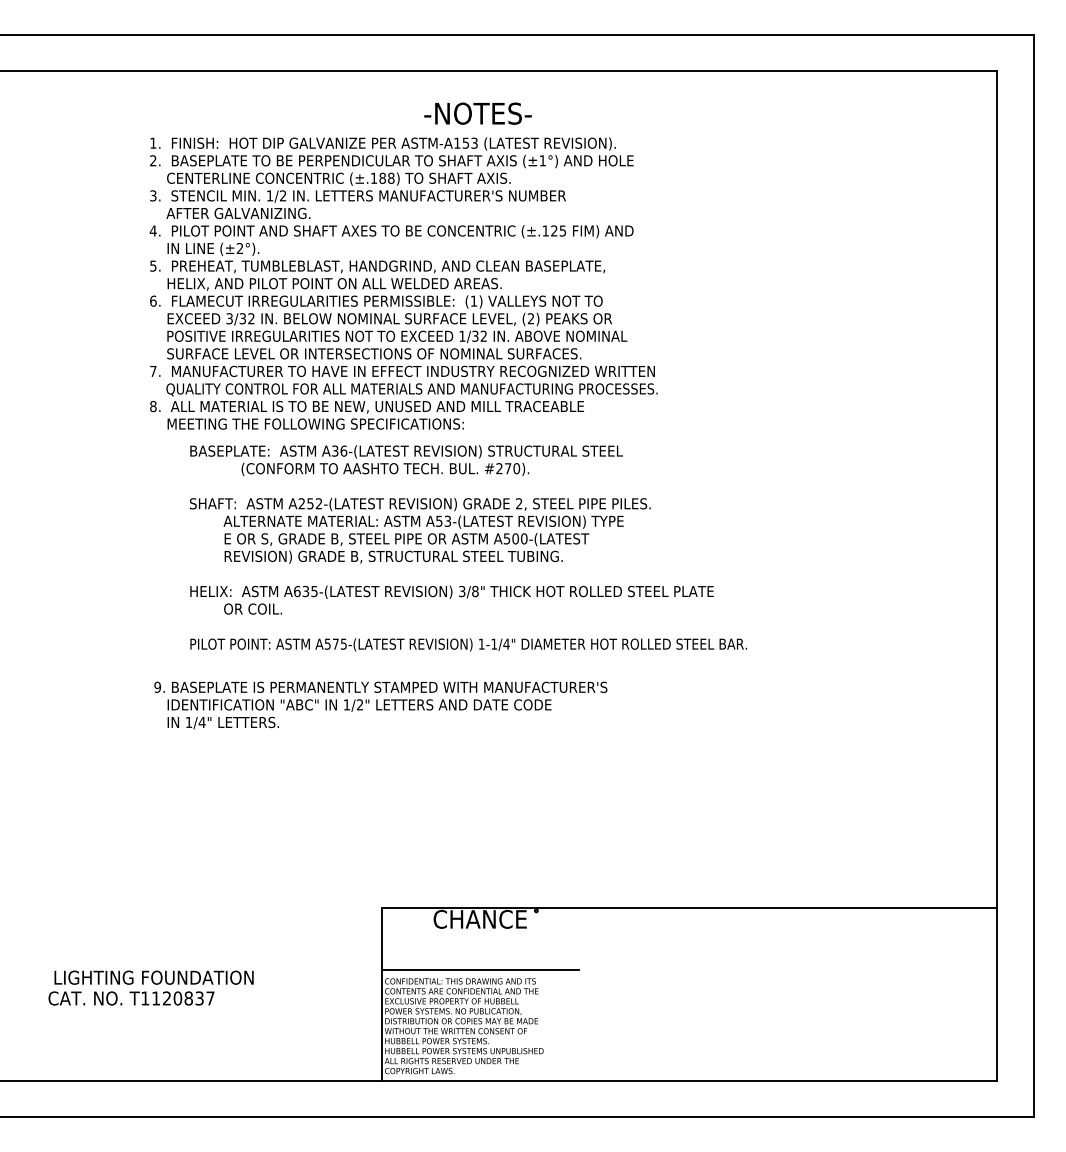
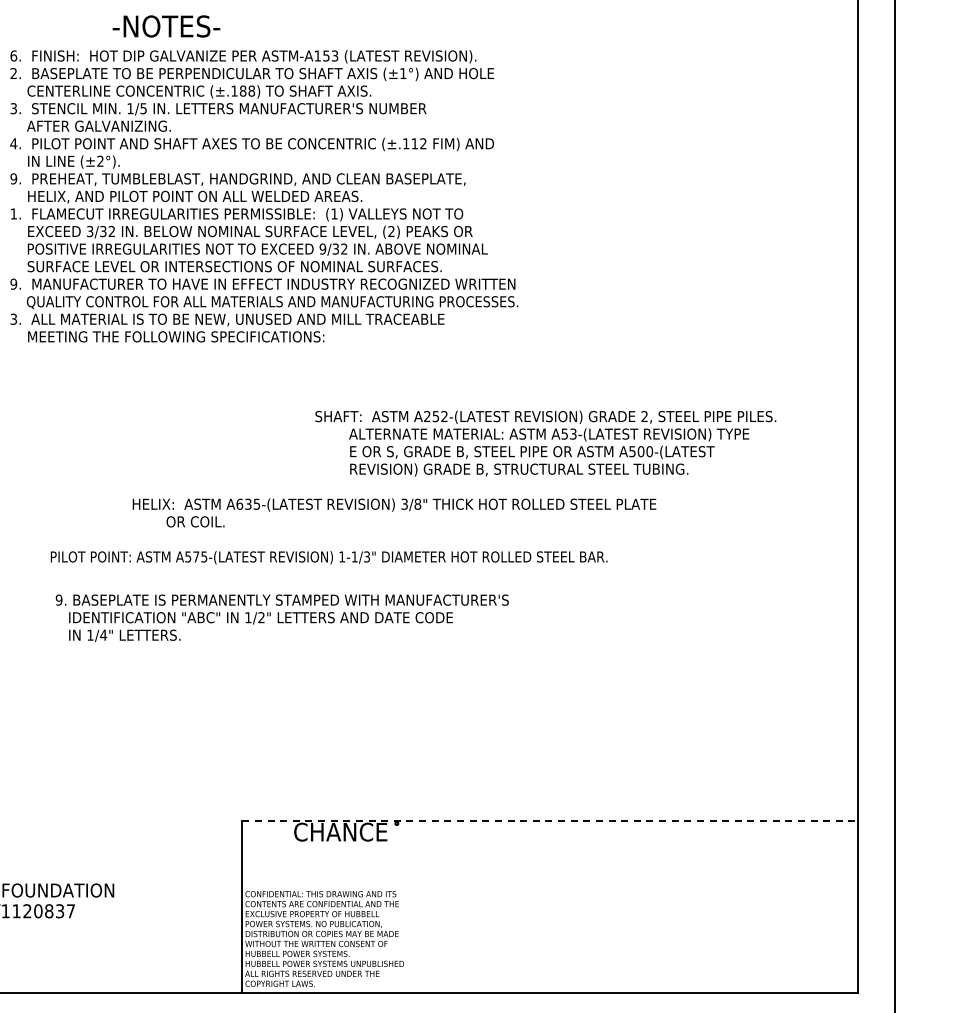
text: (477, 113) -> (165, 26), moved
text: (153, 142) -> (13, 55), 1. -> 6.
text: (283, 195) -> (143, 108), 1/2 -> 1/5
text: (558, 230) -> (418, 143), (±.125 -> (±.112
text: (153, 265) -> (13, 178), 5. -> 9.
text: (153, 300) -> (13, 213), 6. -> 1.
text: (462, 335) -> (322, 248), 1/32 -> 9/32
text: (153, 371) -> (13, 284), 7. -> 9.
text: (153, 406) -> (13, 319), 8. -> 3.
part: (406, 460) -> (266, 373), removed
text: (420, 530) -> (545, 443), moved
text: (451, 599) -> (393, 512), moved
text: (506, 643) -> (366, 556), 1-1/4" -> 1-1/3"
text: (380, 705) -> (281, 618), moved
line: (689, 908) -> (549, 821), solid -> dashed
line: (479, 969) -> (339, 882), removed

